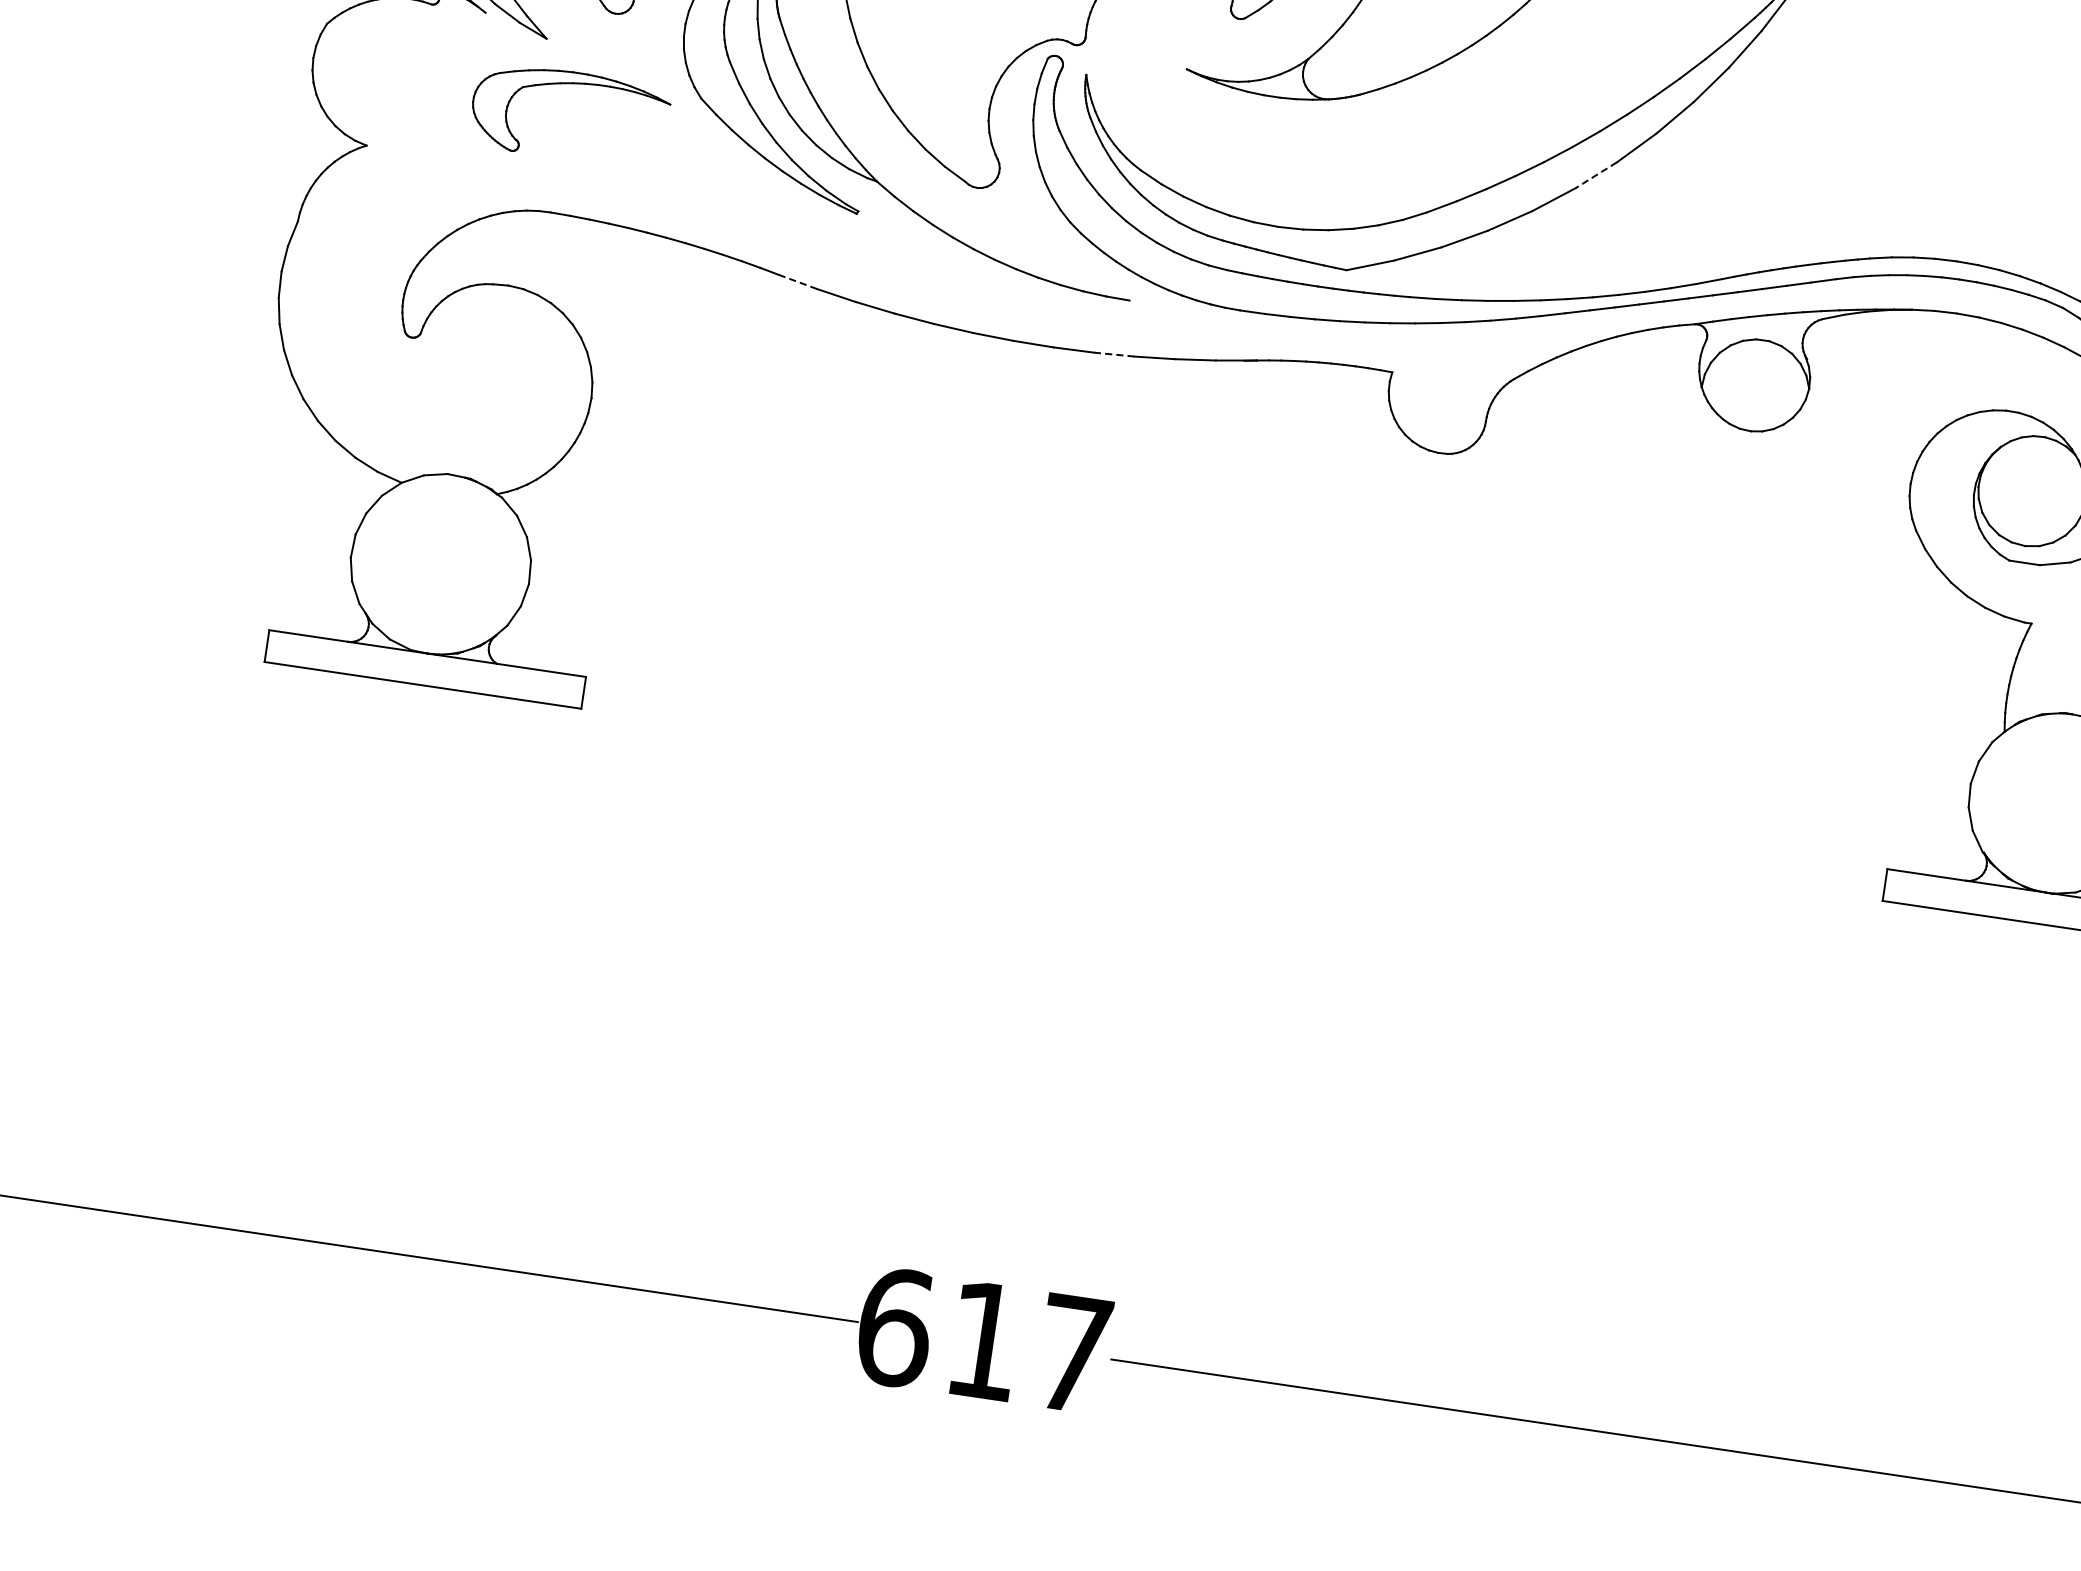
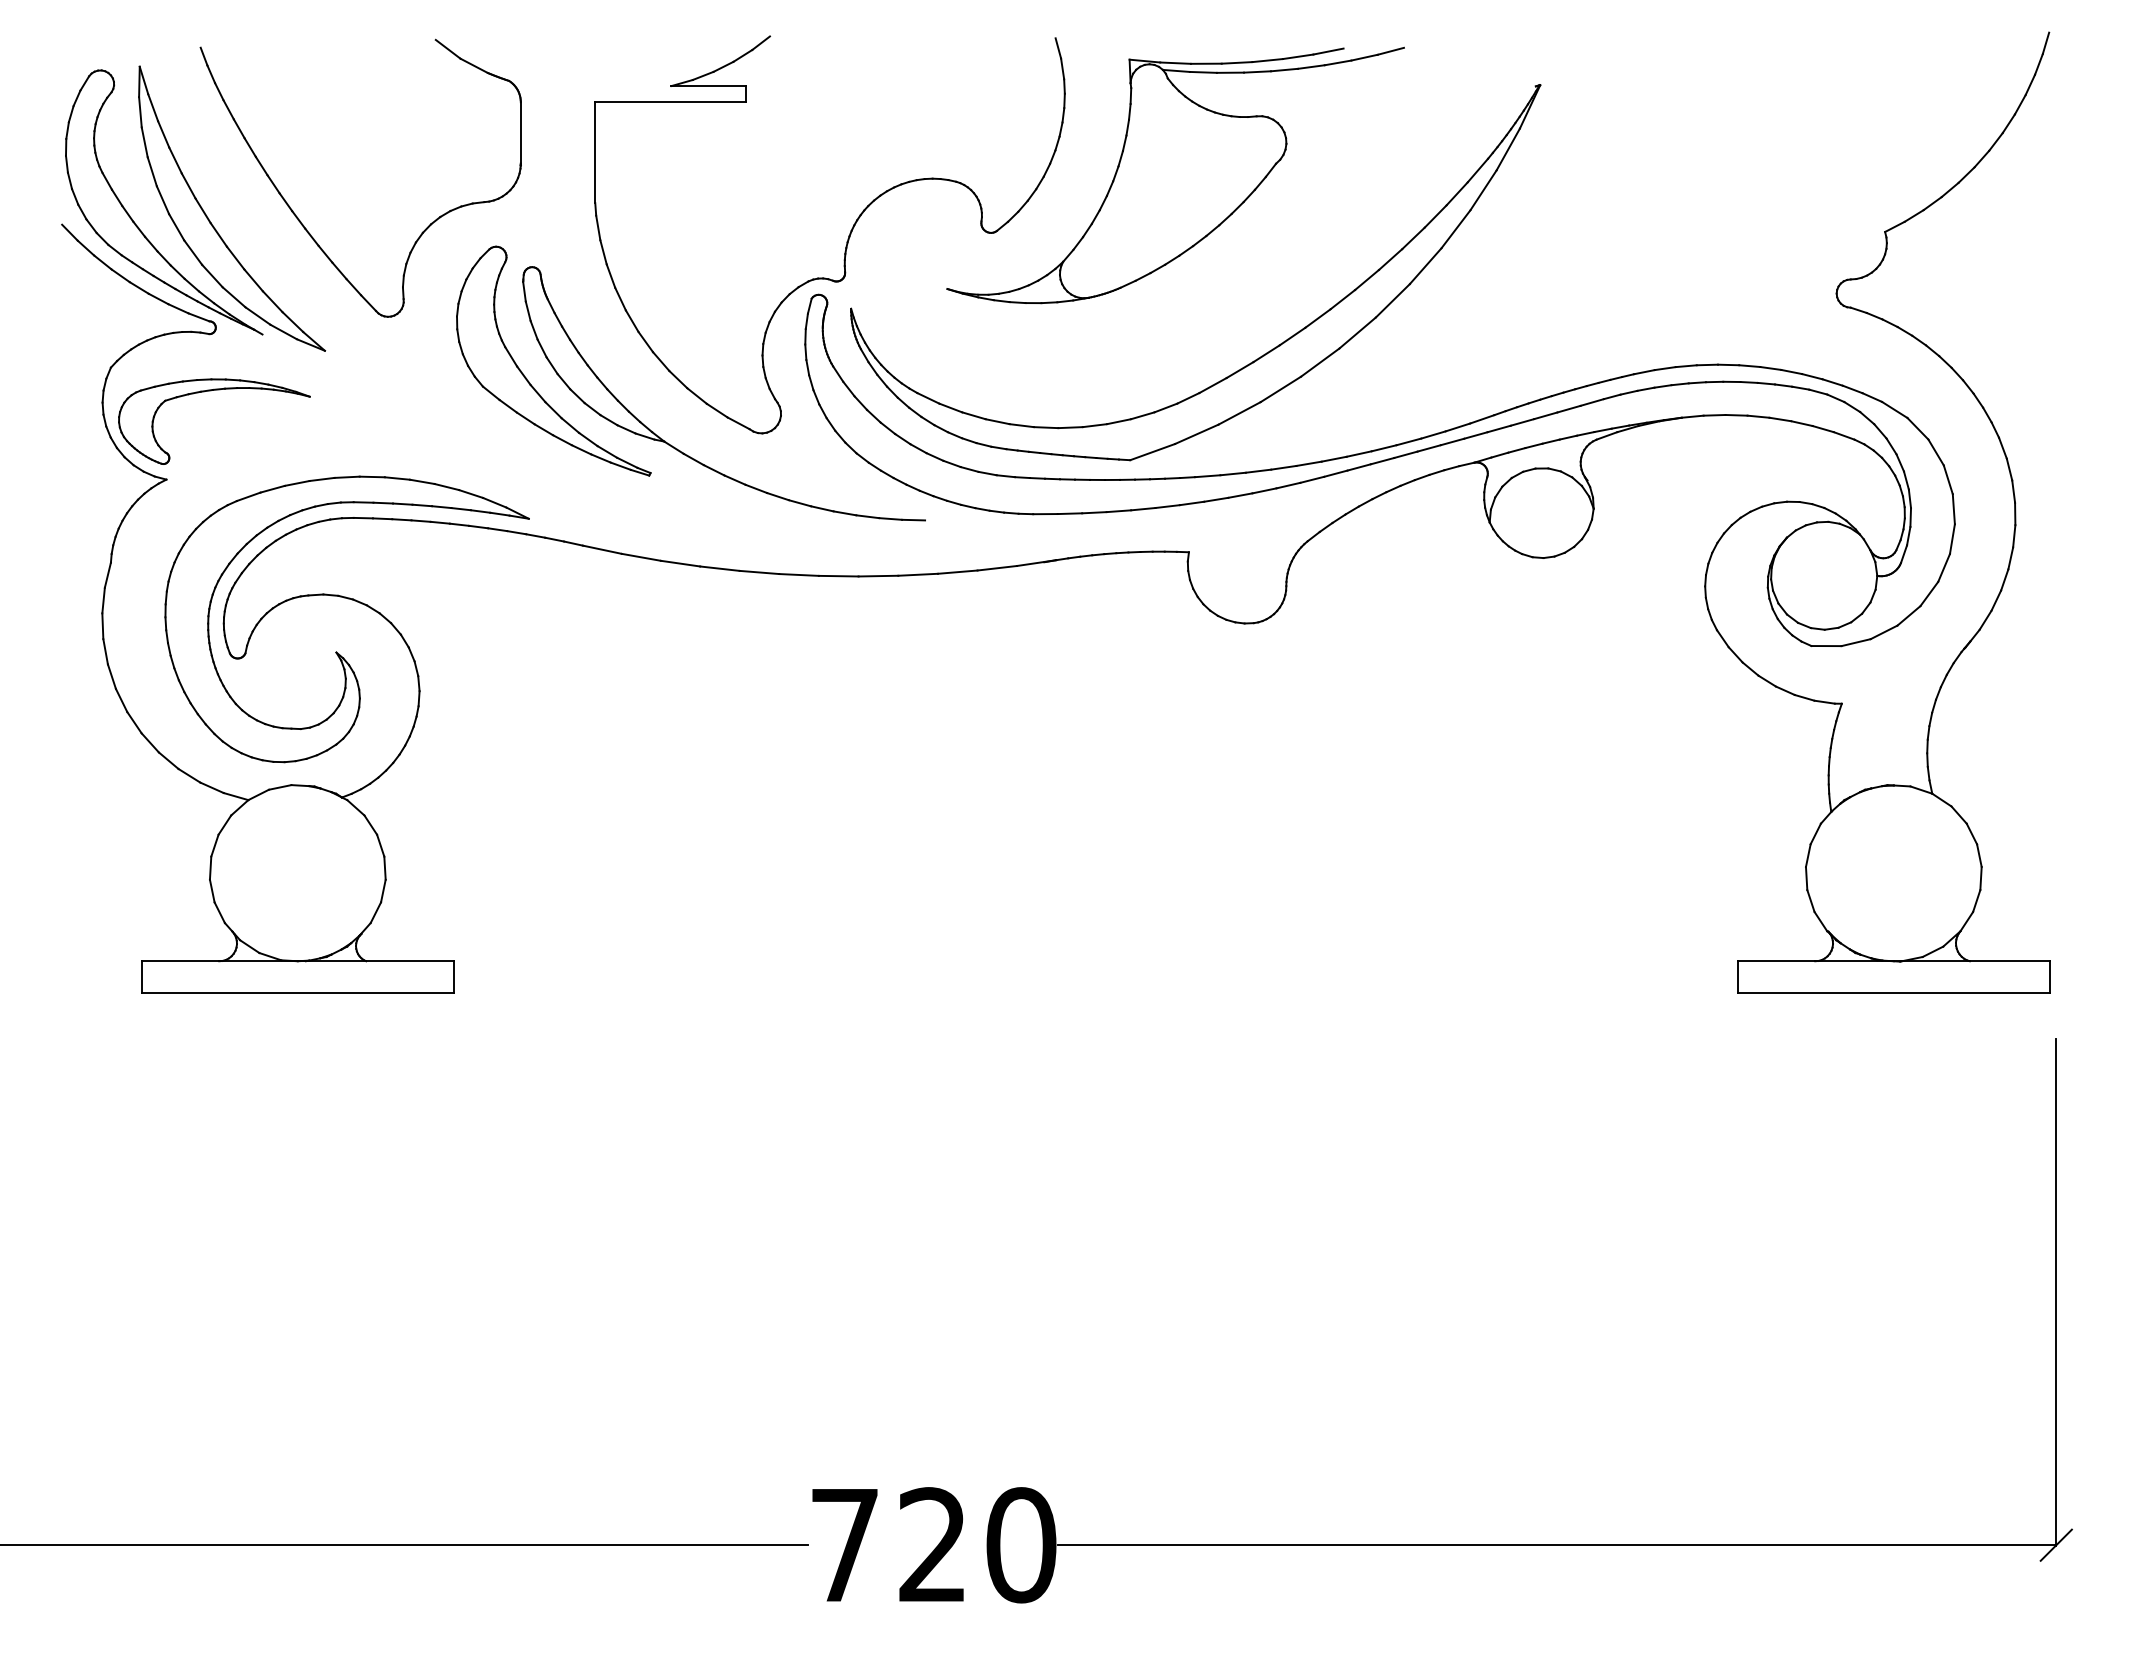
part: (571, 84) -> (211, 391), moved
line: (1595, 175) -> (1357, 333), dashed -> solid
line: (798, 281) -> (602, 549), dashed -> solid
part: (513, 345) -> (336, 651), added
line: (1114, 354) -> (918, 574), dashed -> solid
text: (984, 1341) -> (933, 1545), 617 -> 720

